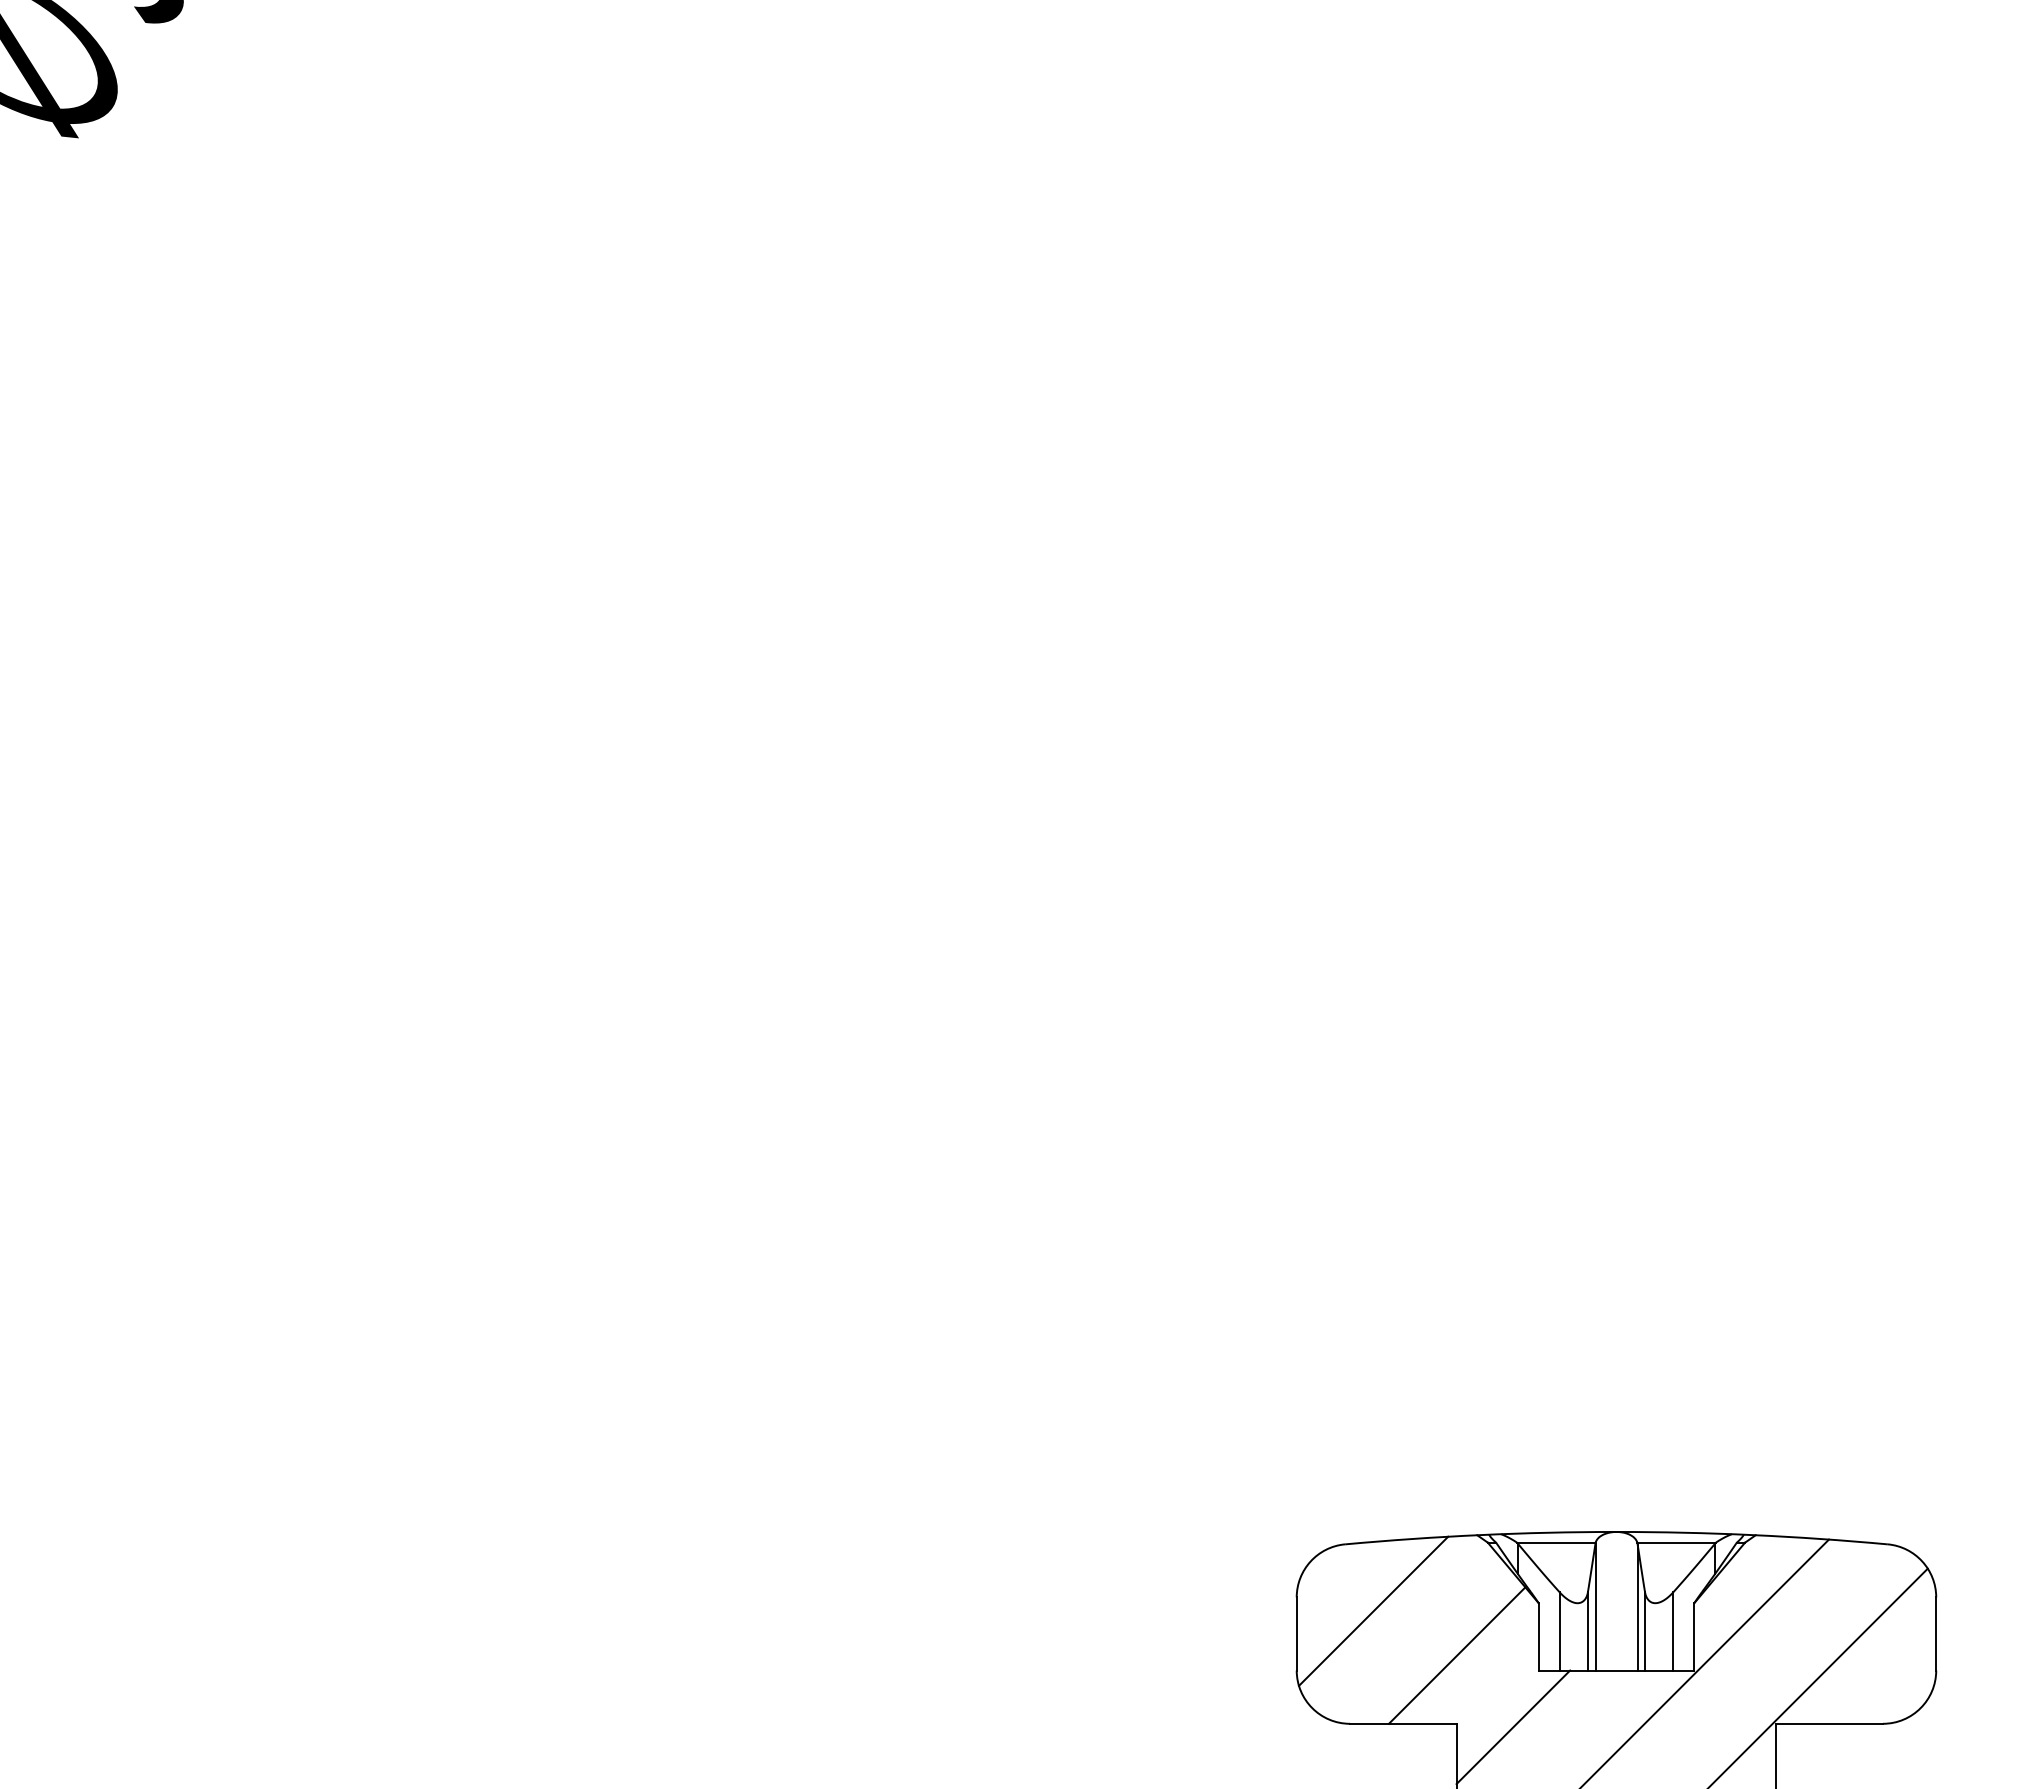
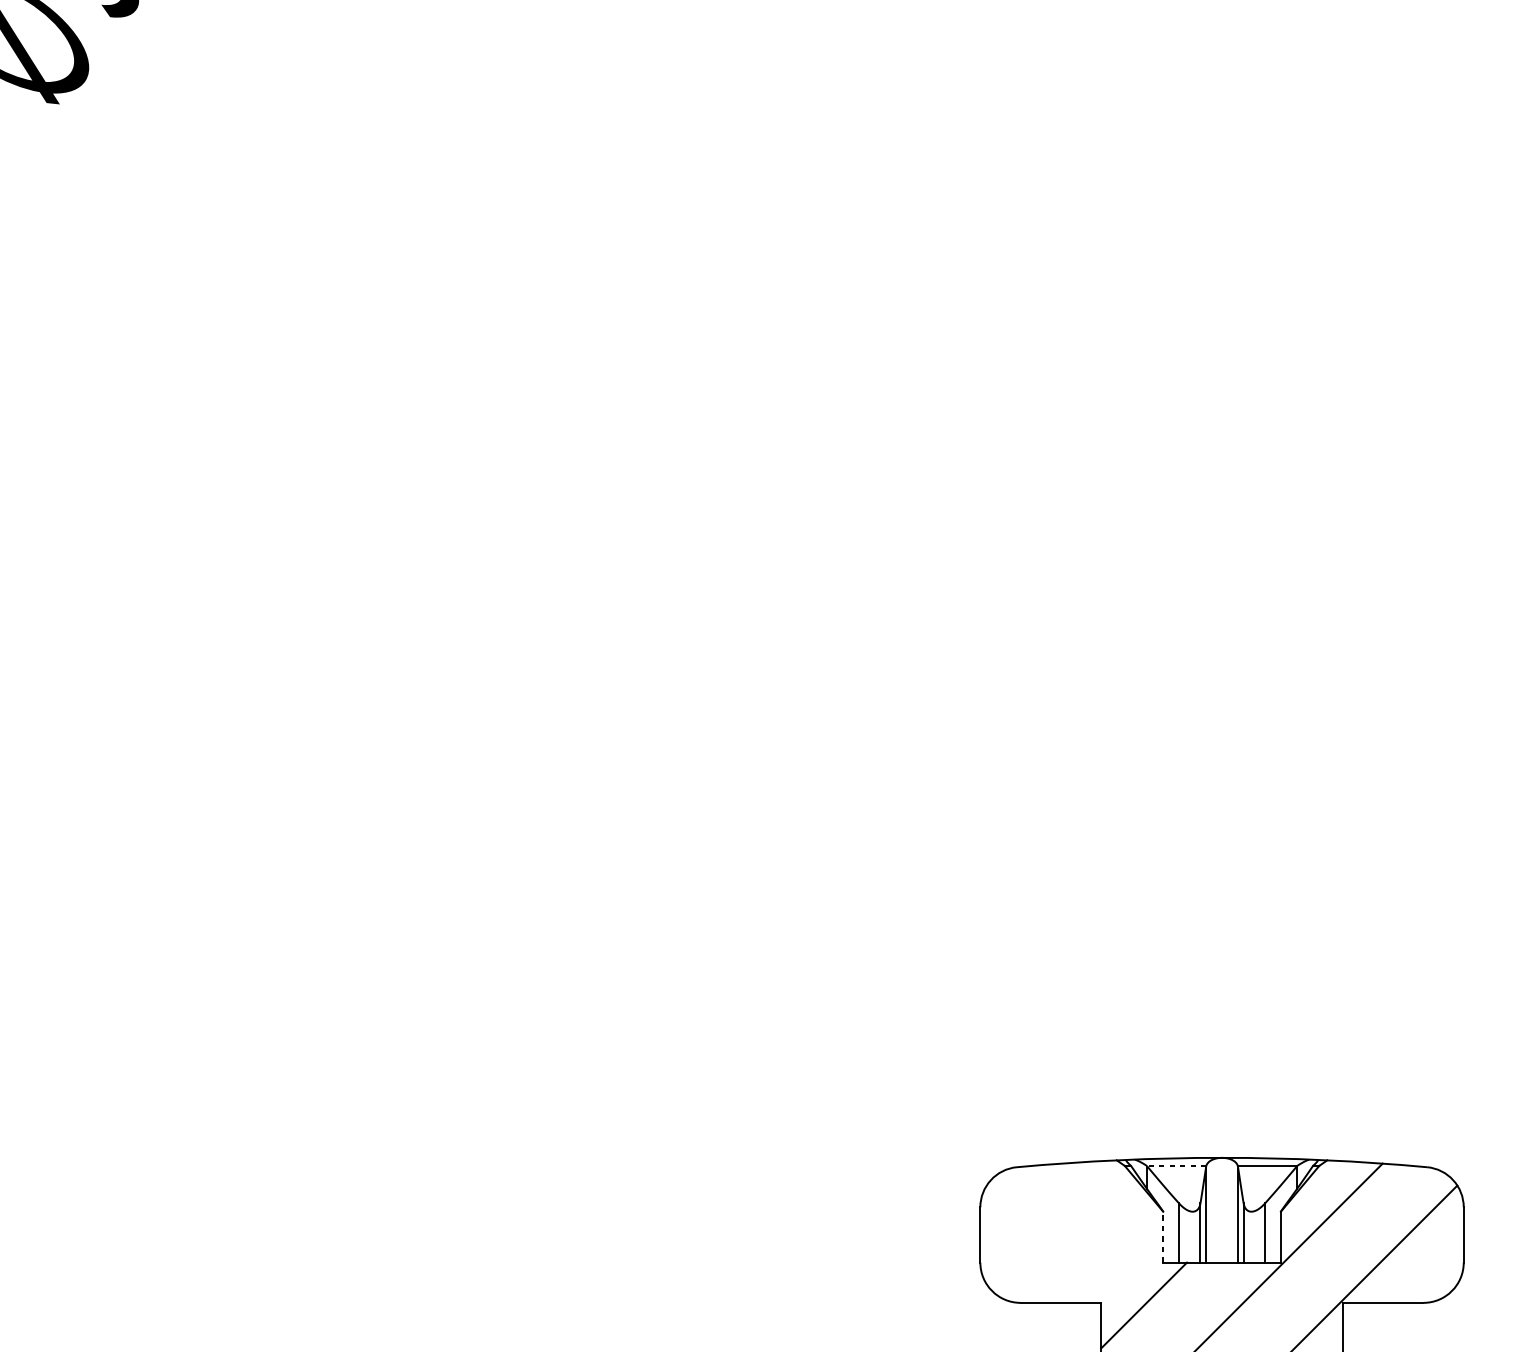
line: (1555, 1542) -> (1175, 1165), solid -> dashed
line: (1373, 1610) -> (1038, 1217), removed
line: (1538, 1636) -> (1163, 1236), solid -> dashed
line: (1456, 1655) -> (1101, 1251), removed

